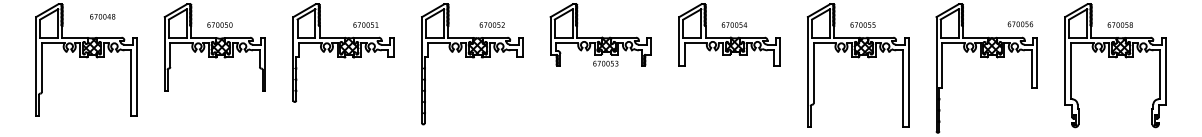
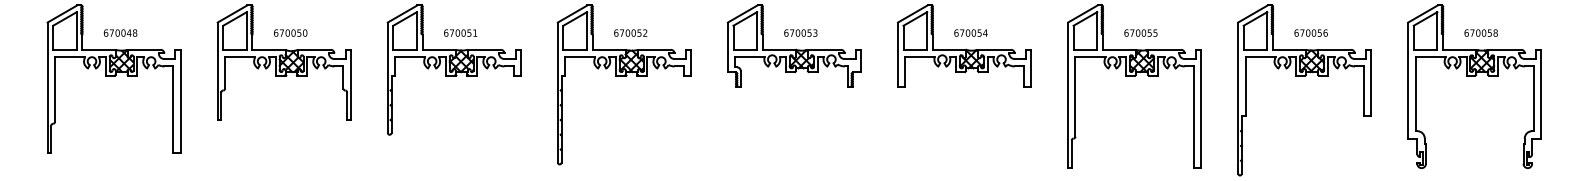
text: (102, 16) -> (120, 32), moved
text: (1019, 23) -> (1310, 32), moved
text: (365, 24) -> (460, 32), moved
text: (492, 24) -> (630, 32), moved
text: (605, 63) -> (800, 32), moved

